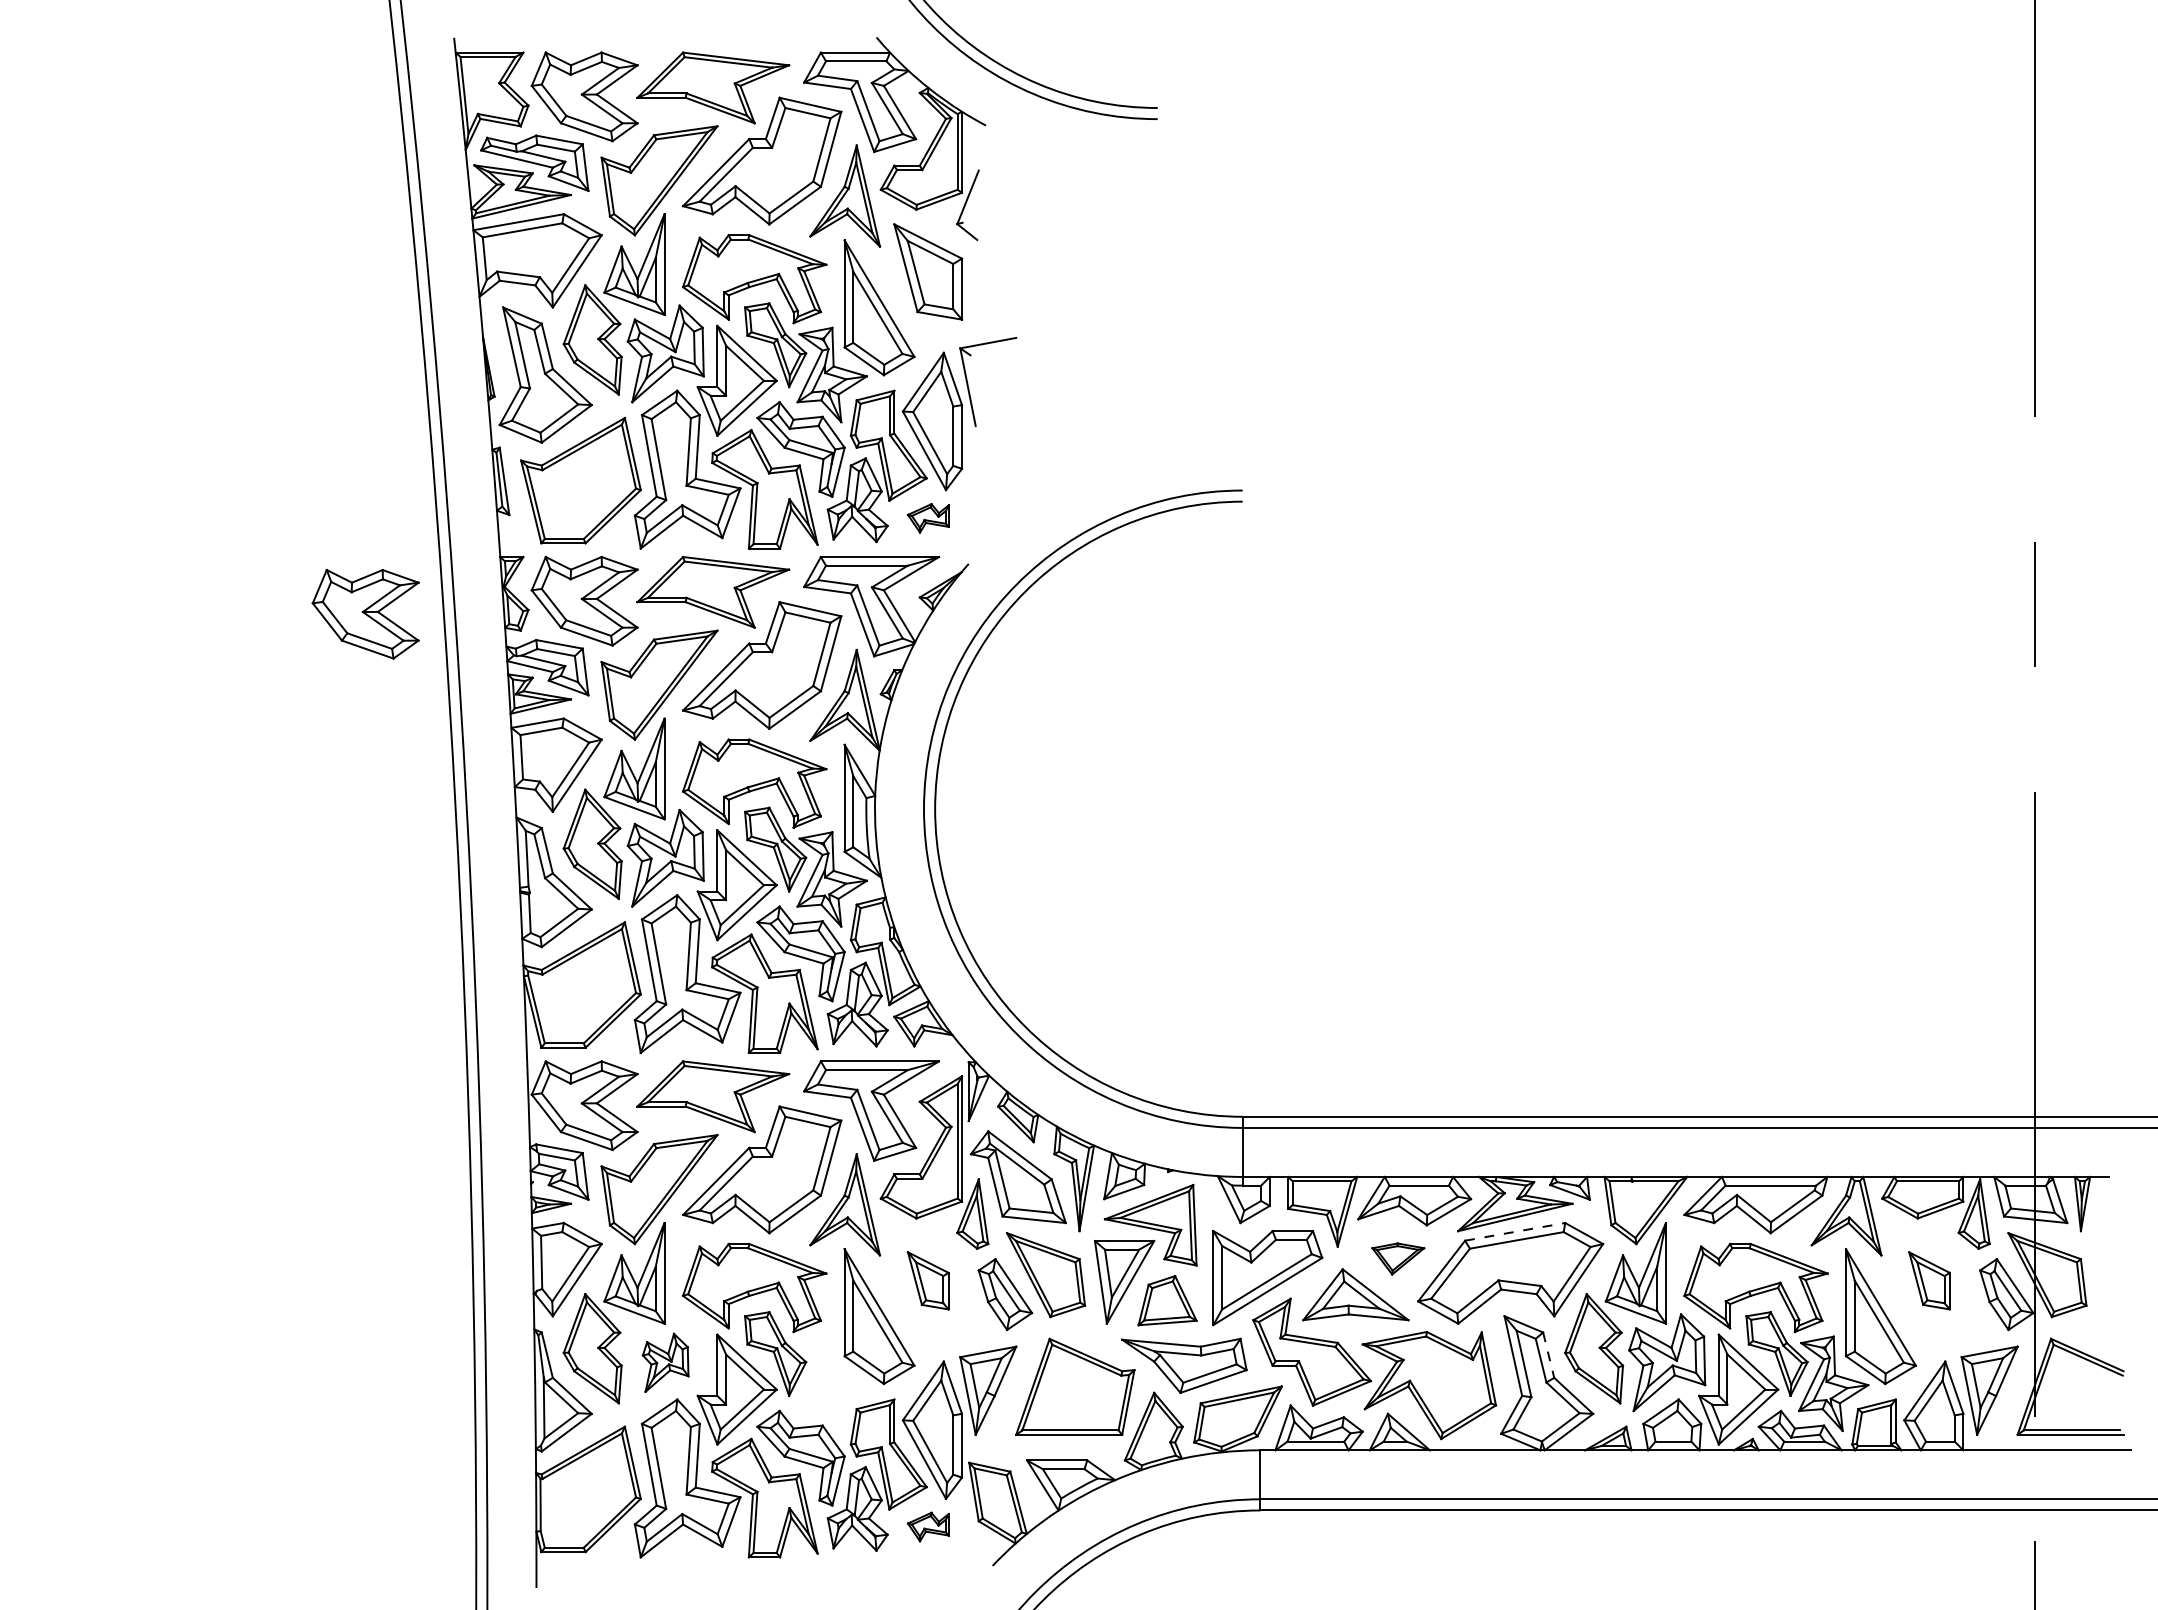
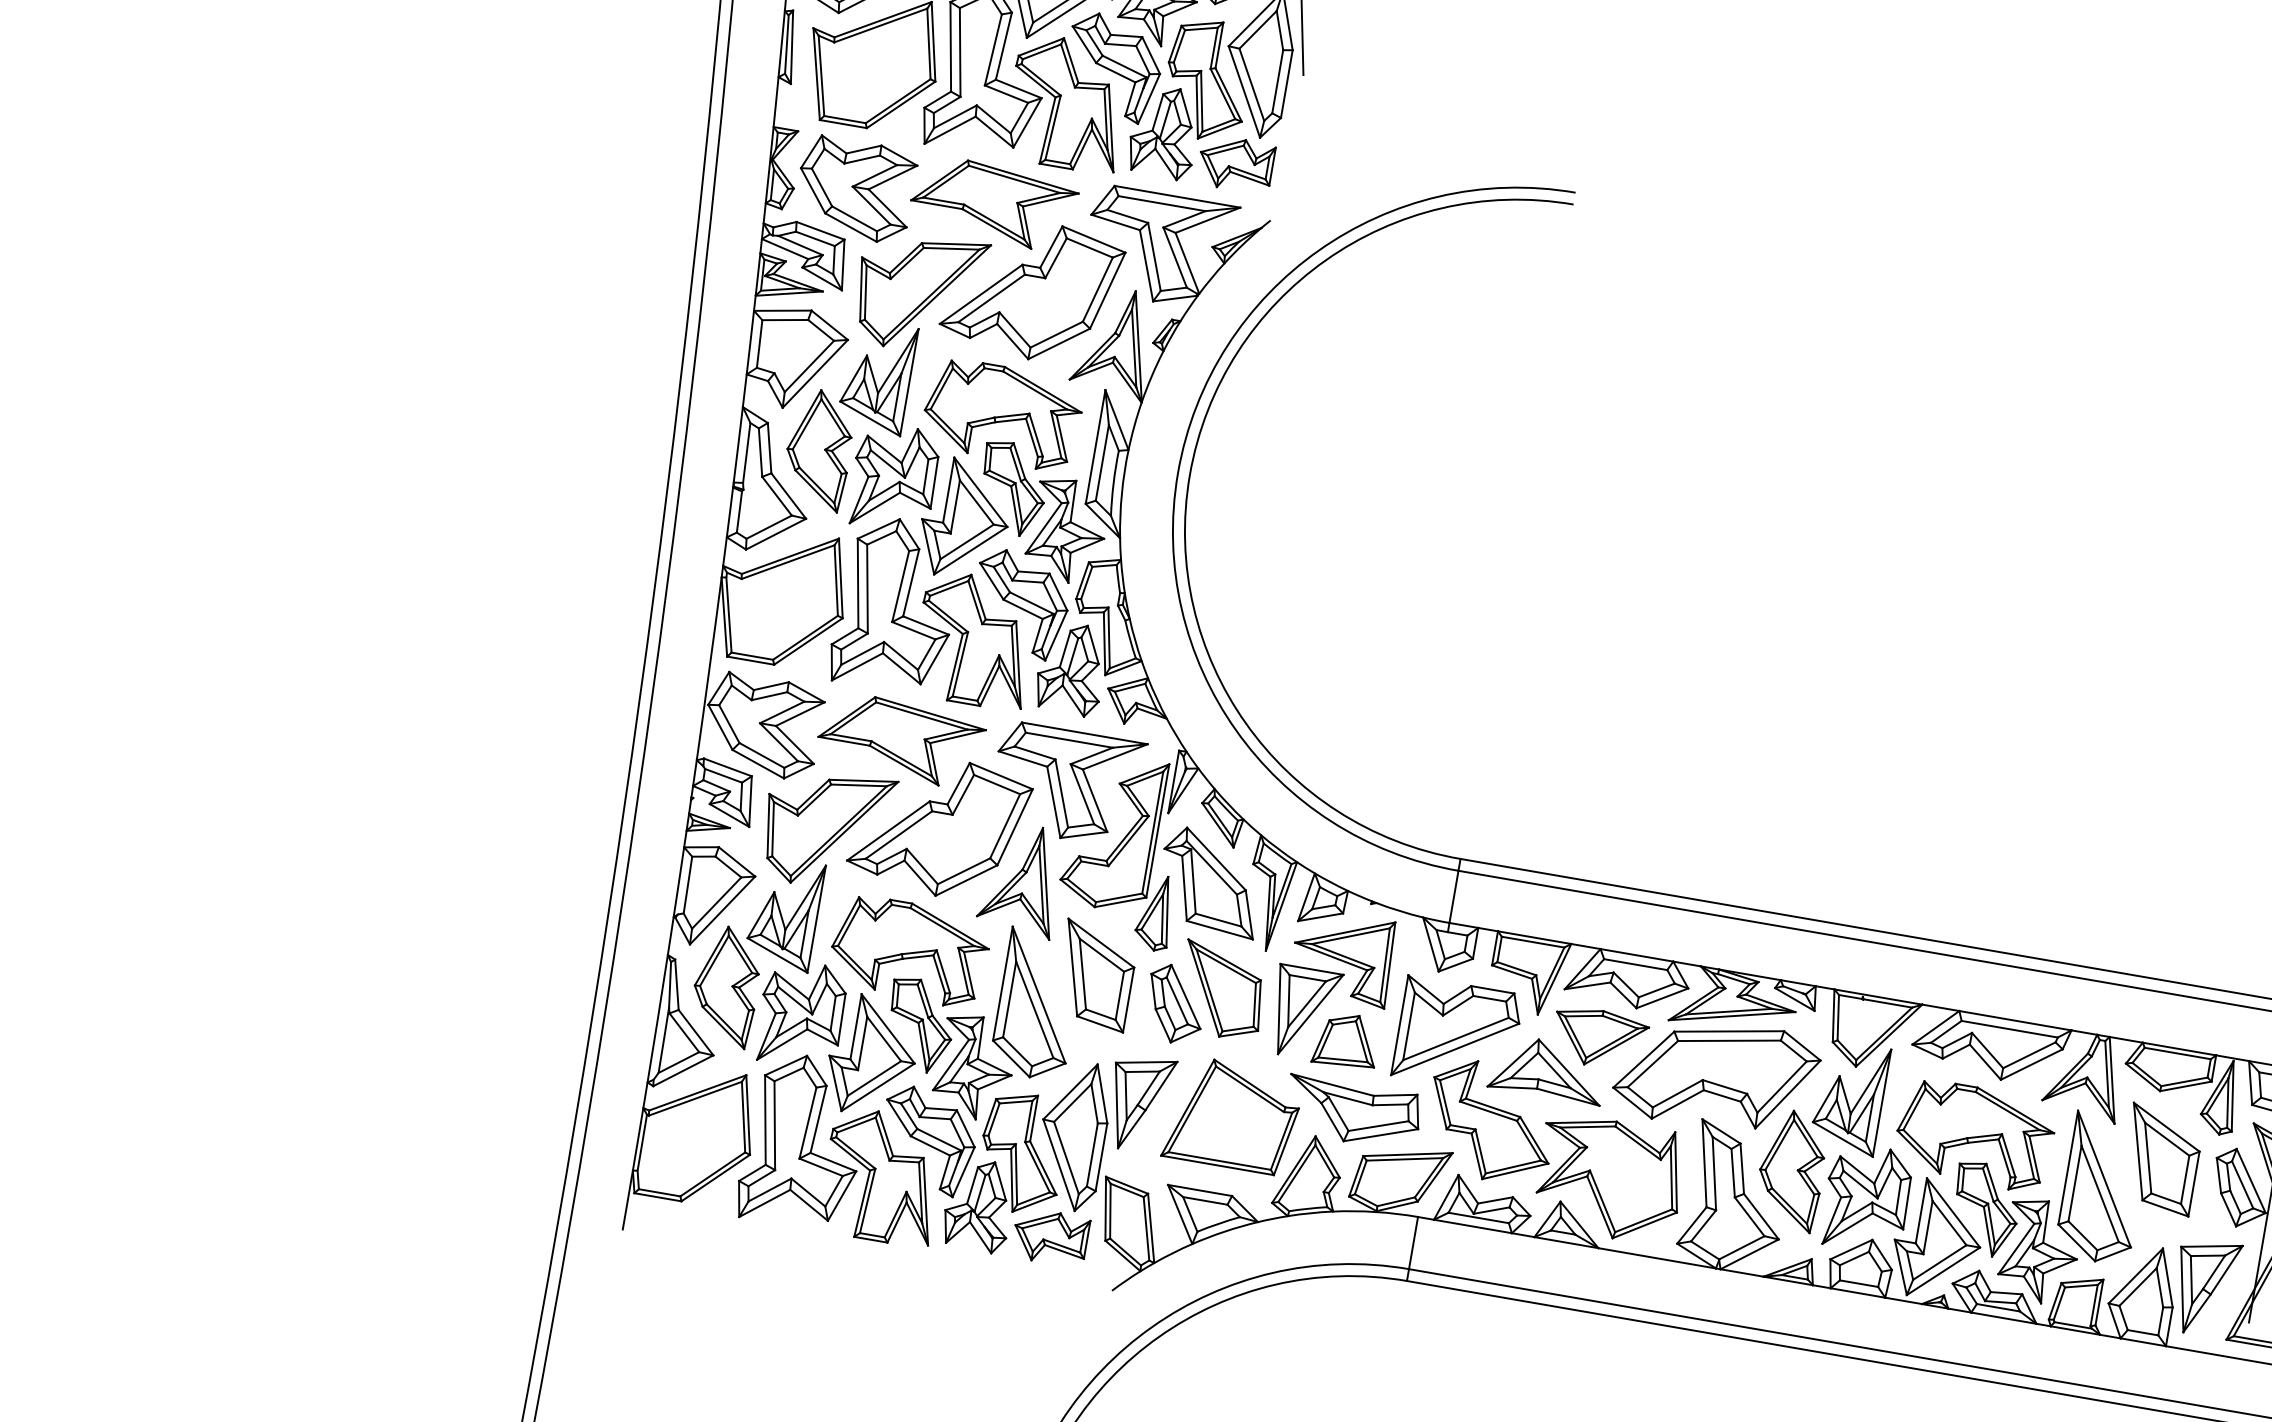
part: (928, 518) -> (1236, 164), size x1.67
part: (365, 613) -> (619, 162), removed
line: (1515, 1231) -> (1729, 1031), dashed -> solid
part: (1398, 1258) -> (1600, 1038), size x1.67
part: (928, 1280) -> (1096, 975), size x1.67
part: (1929, 1280) -> (2161, 1159), size x1.67
line: (1548, 1355) -> (1741, 1169), dashed -> solid
part: (665, 1362) -> (801, 1014), size x1.67
part: (831, 1383) -> (974, 1067), added
part: (928, 1526) -> (1050, 1237), size x1.67

